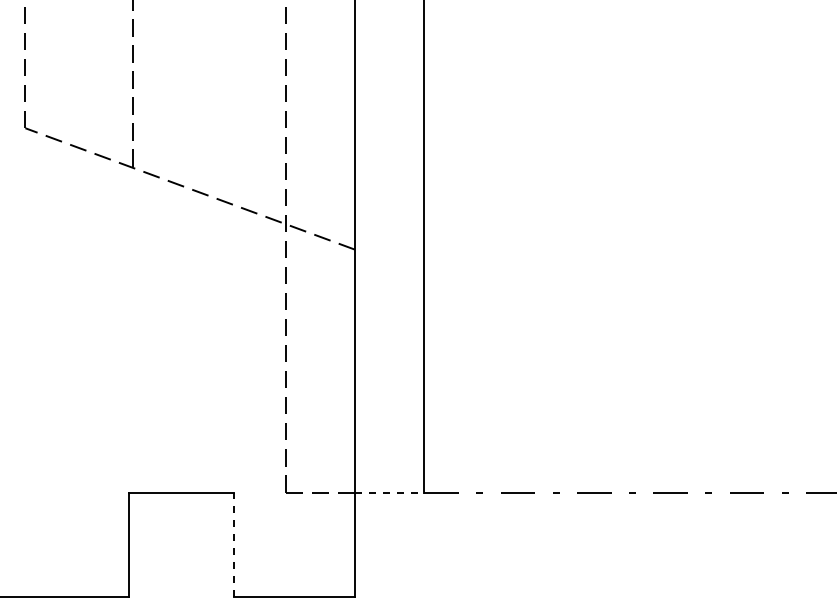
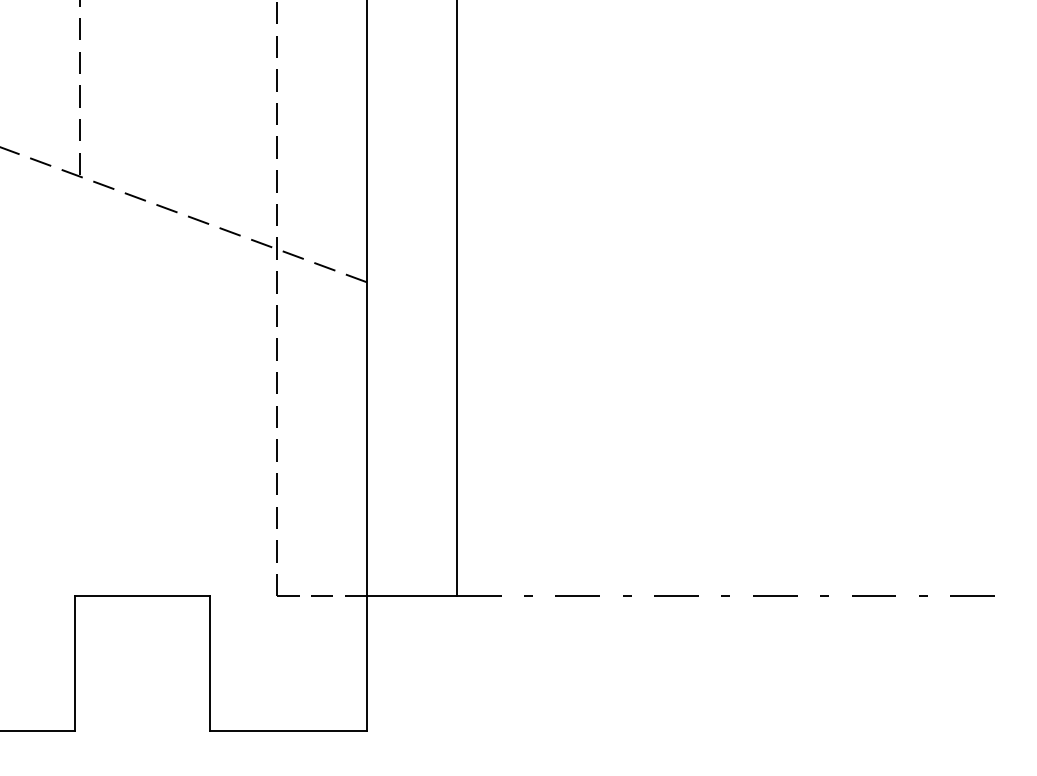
line: (389, 492) -> (411, 596), dashed -> solid
line: (233, 544) -> (209, 663), dashed -> solid

